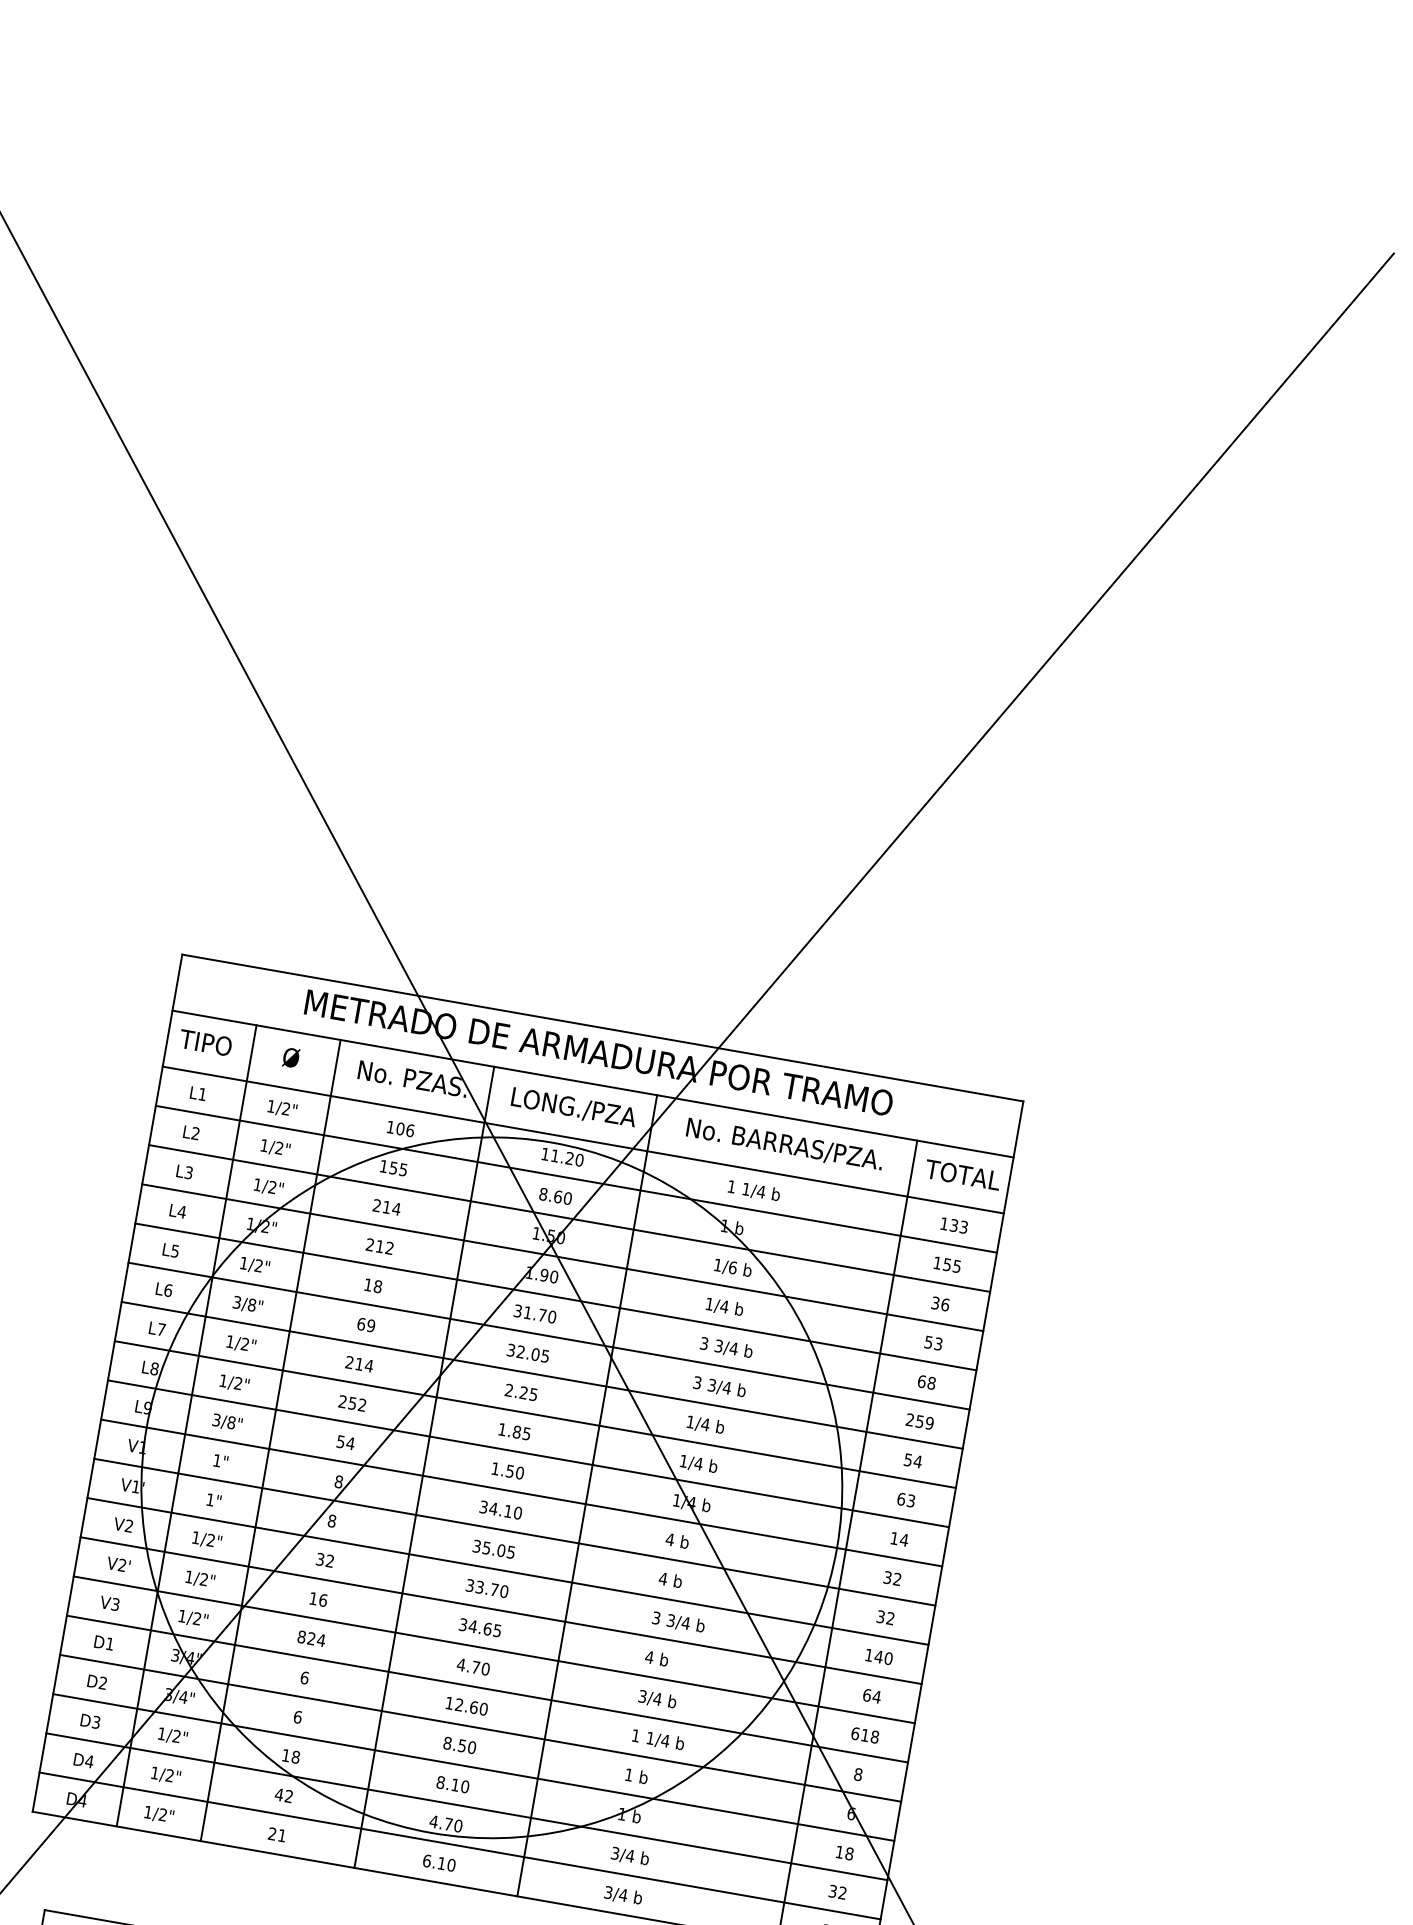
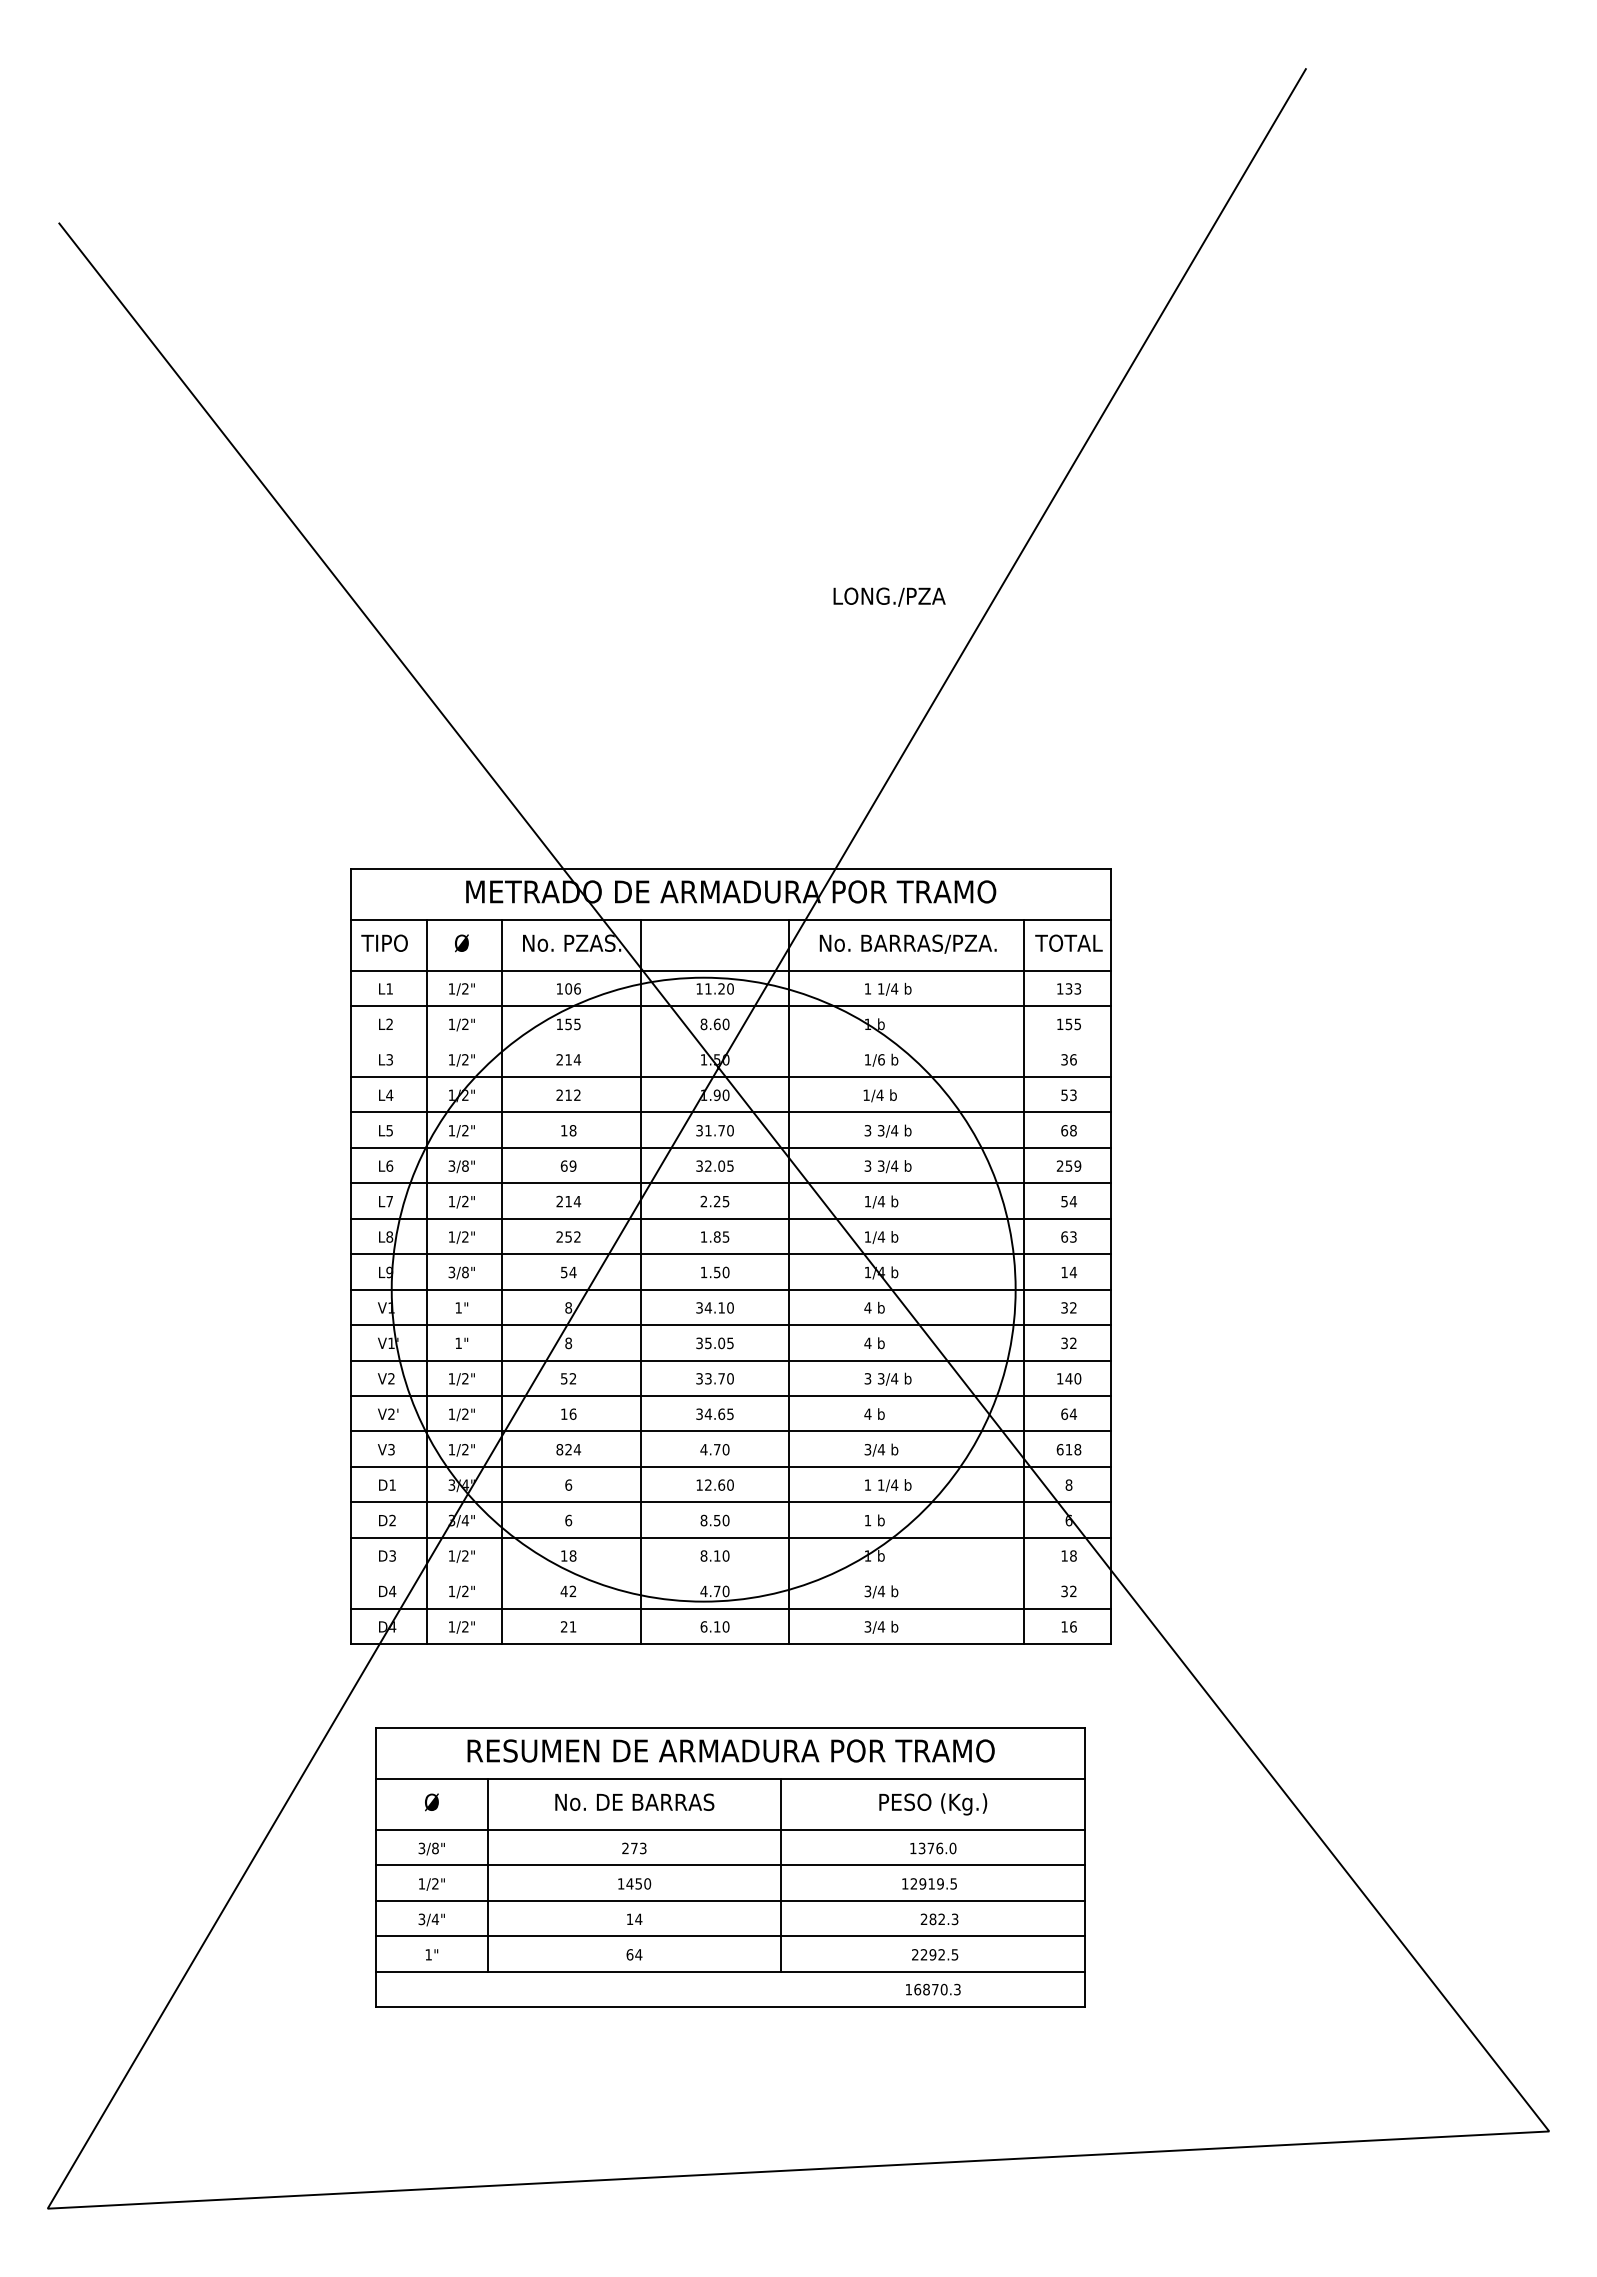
text: (573, 1107) -> (889, 596), moved
line: (569, 1218) -> (730, 1041), removed
text: (320, 1559) -> (564, 1378), 32 -> 52
line: (466, 1807) -> (730, 1573), removed

